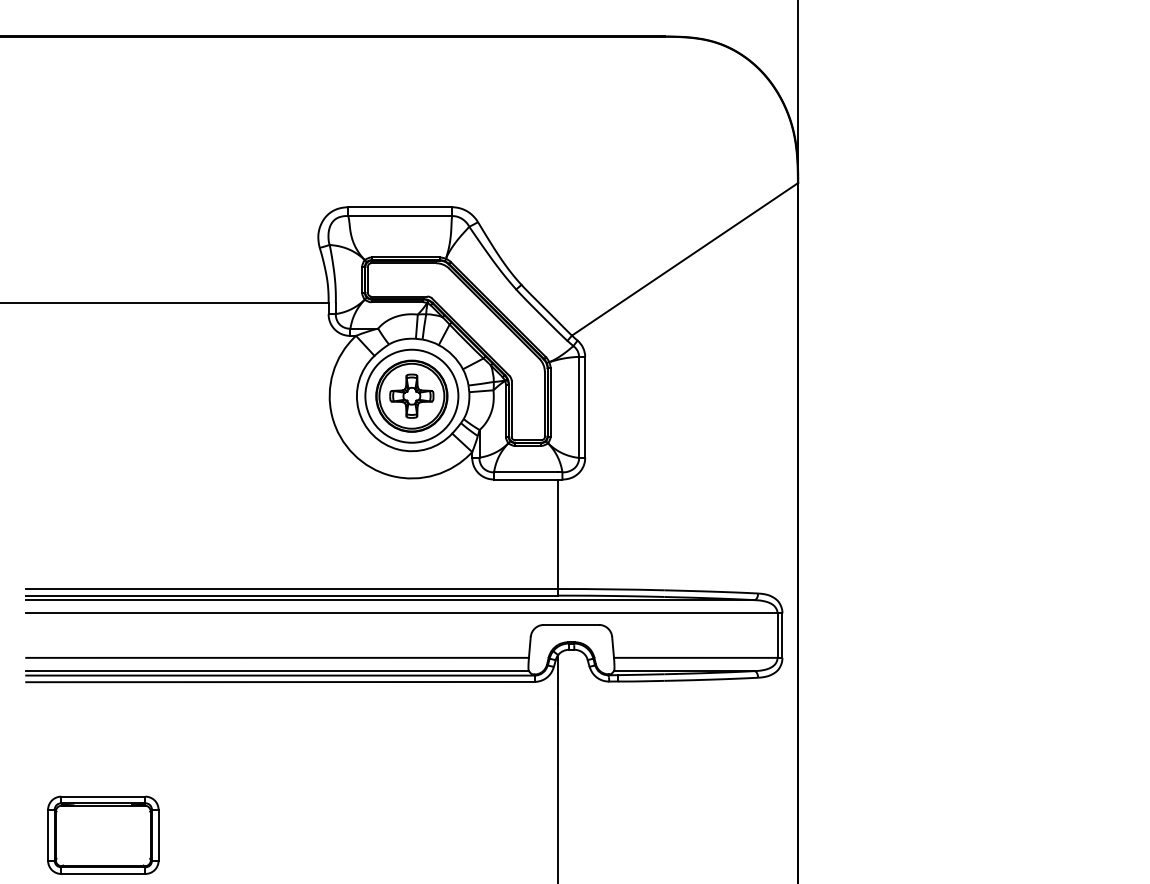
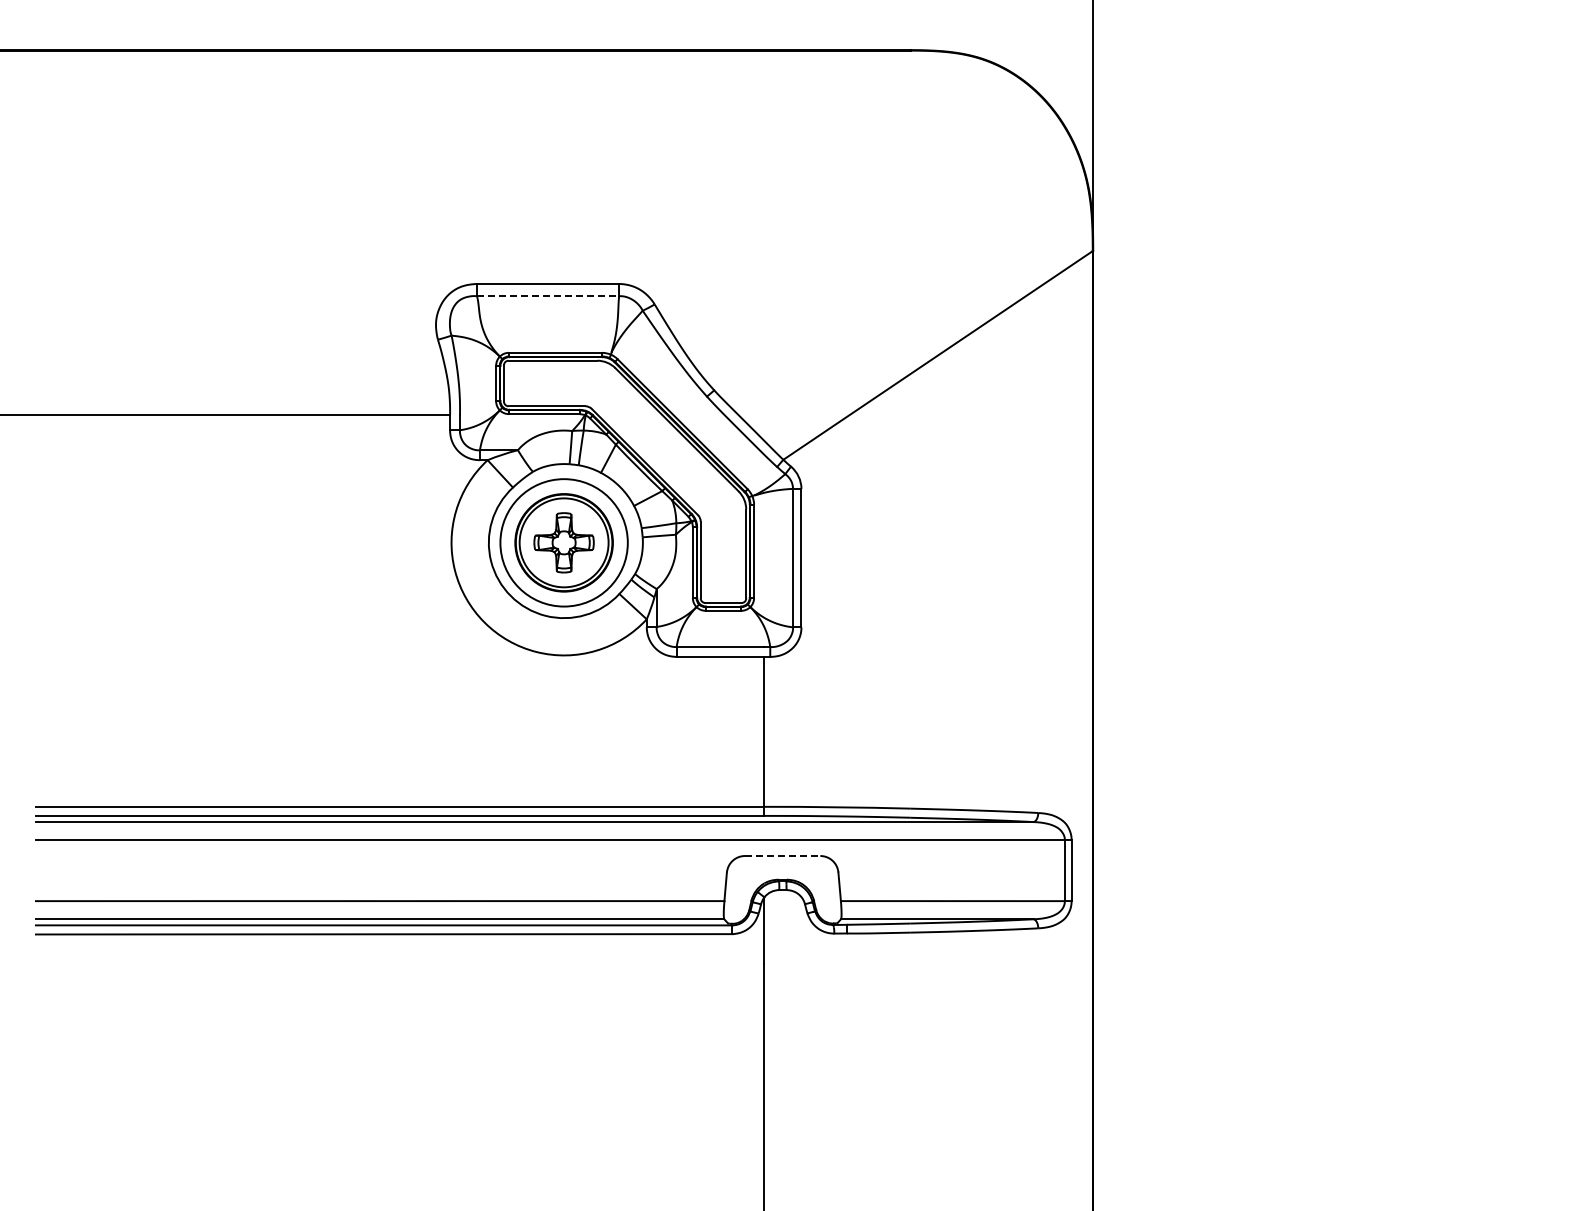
line: (400, 216) -> (548, 296), solid -> dashed
line: (571, 624) -> (782, 855), solid -> dashed
part: (103, 834) -> (141, 1143), removed

